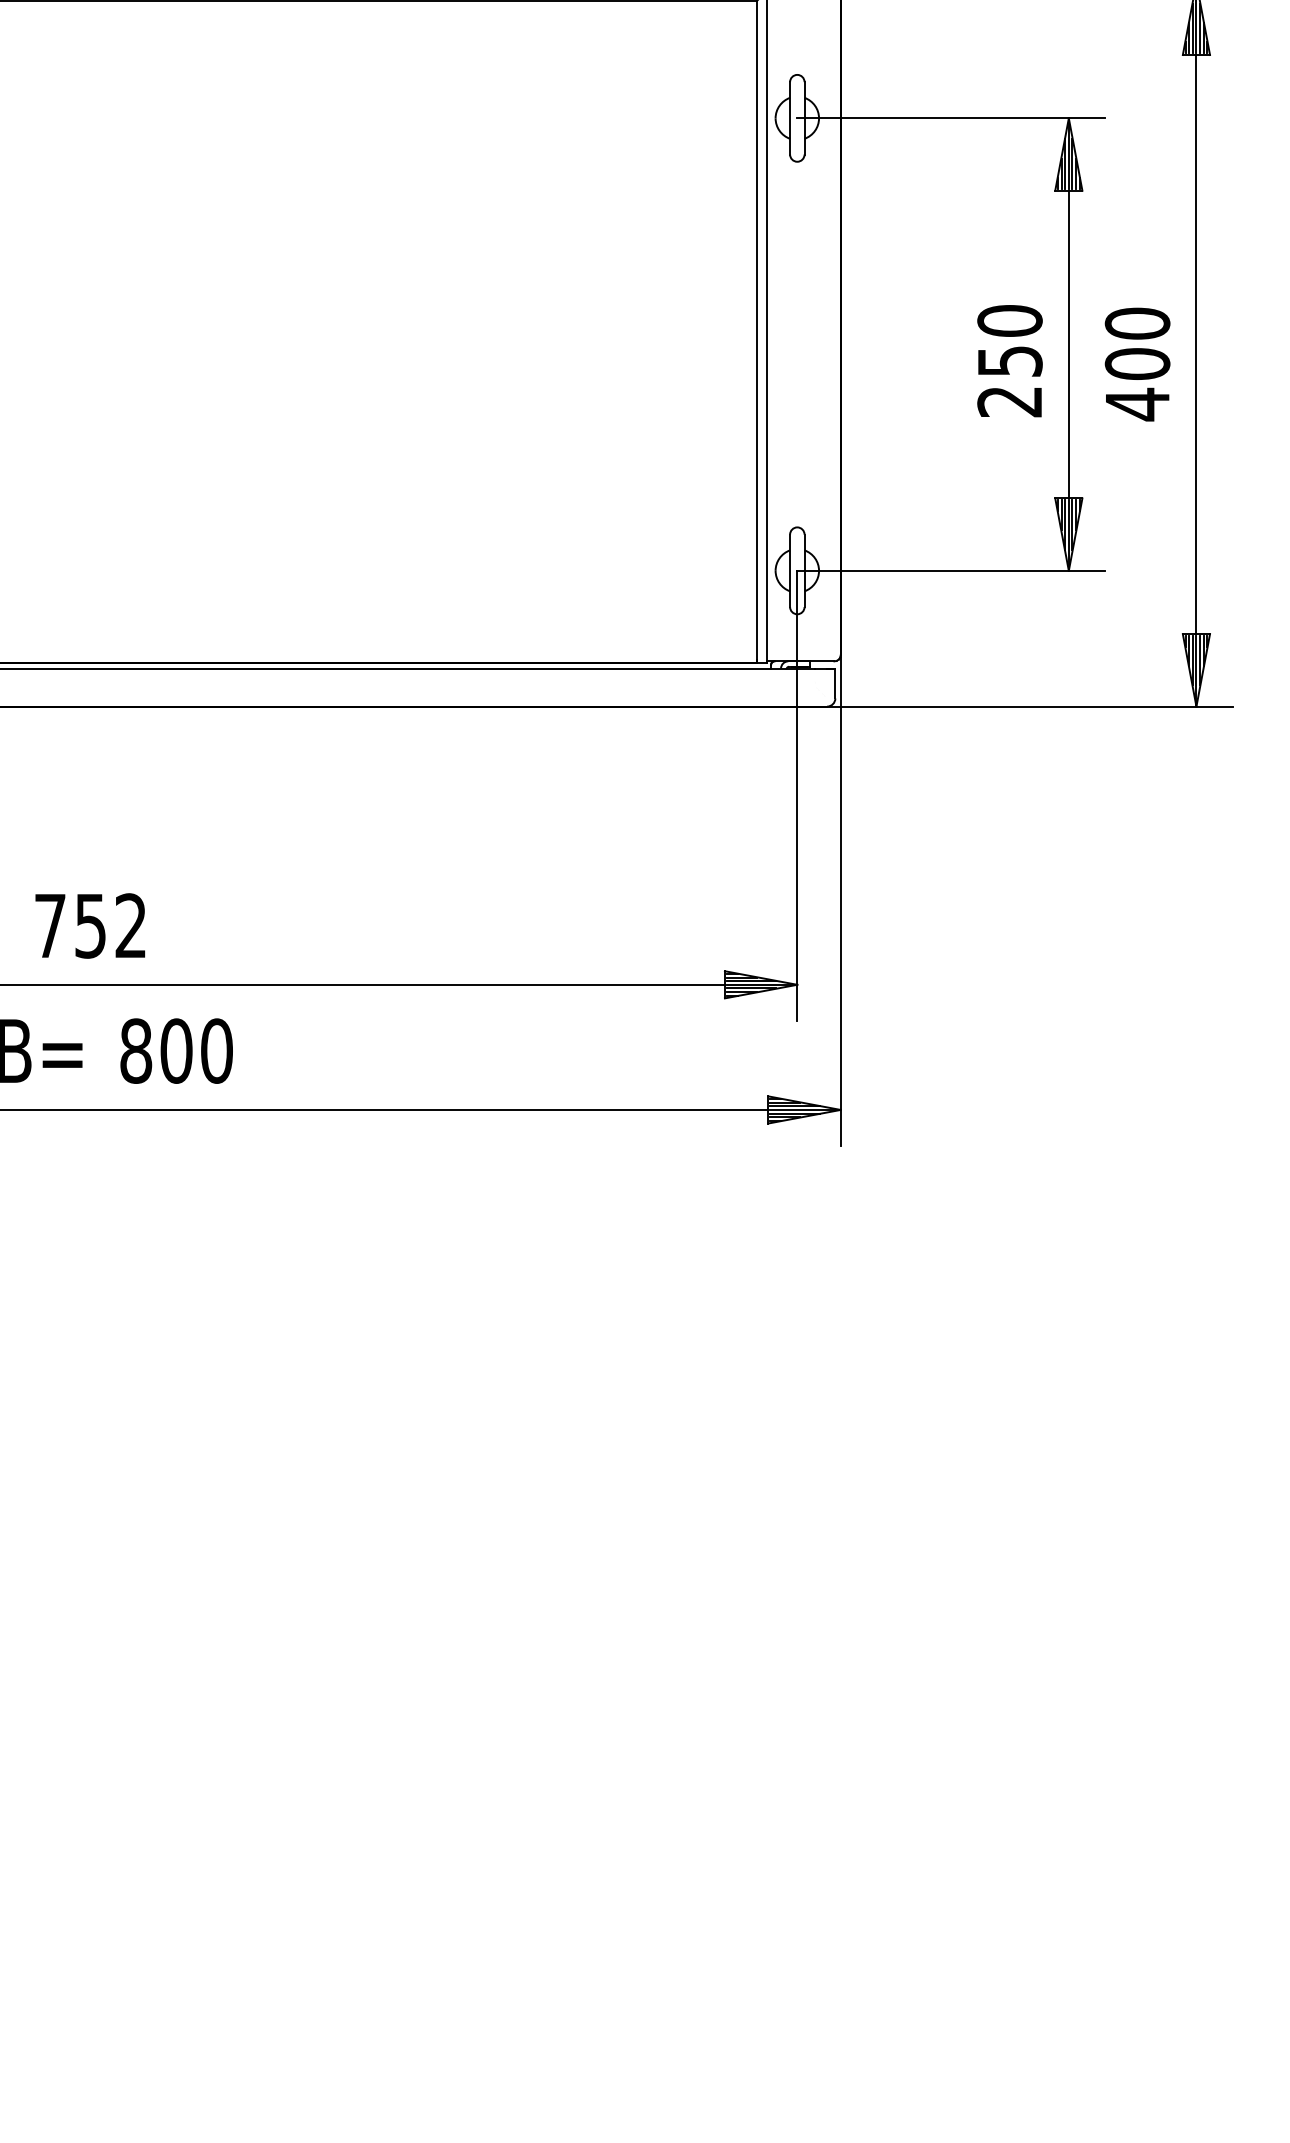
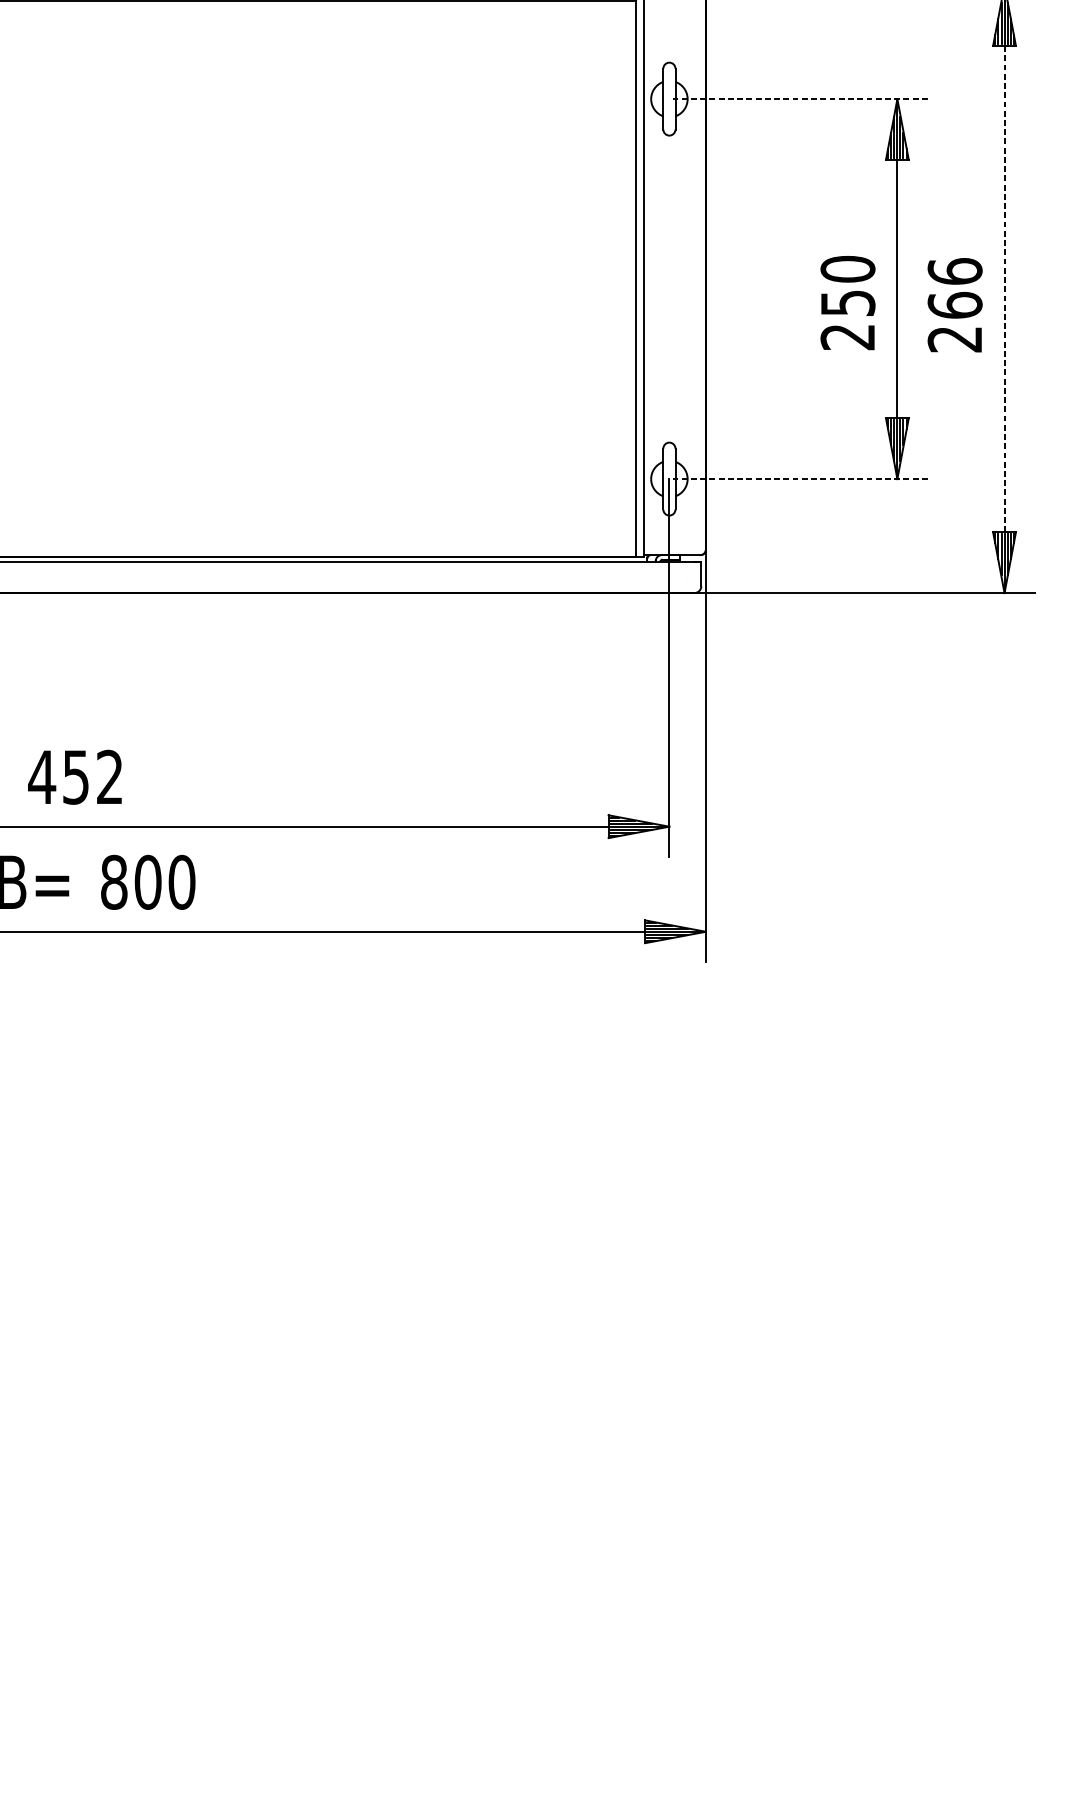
line: (951, 118) -> (798, 99), solid -> dashed
line: (1196, 344) -> (1004, 289), solid -> dashed
text: (1137, 364) -> (955, 305), 400 -> 266
line: (951, 570) -> (798, 478), solid -> dashed
text: (50, 925) -> (42, 776), 752 -> 452

